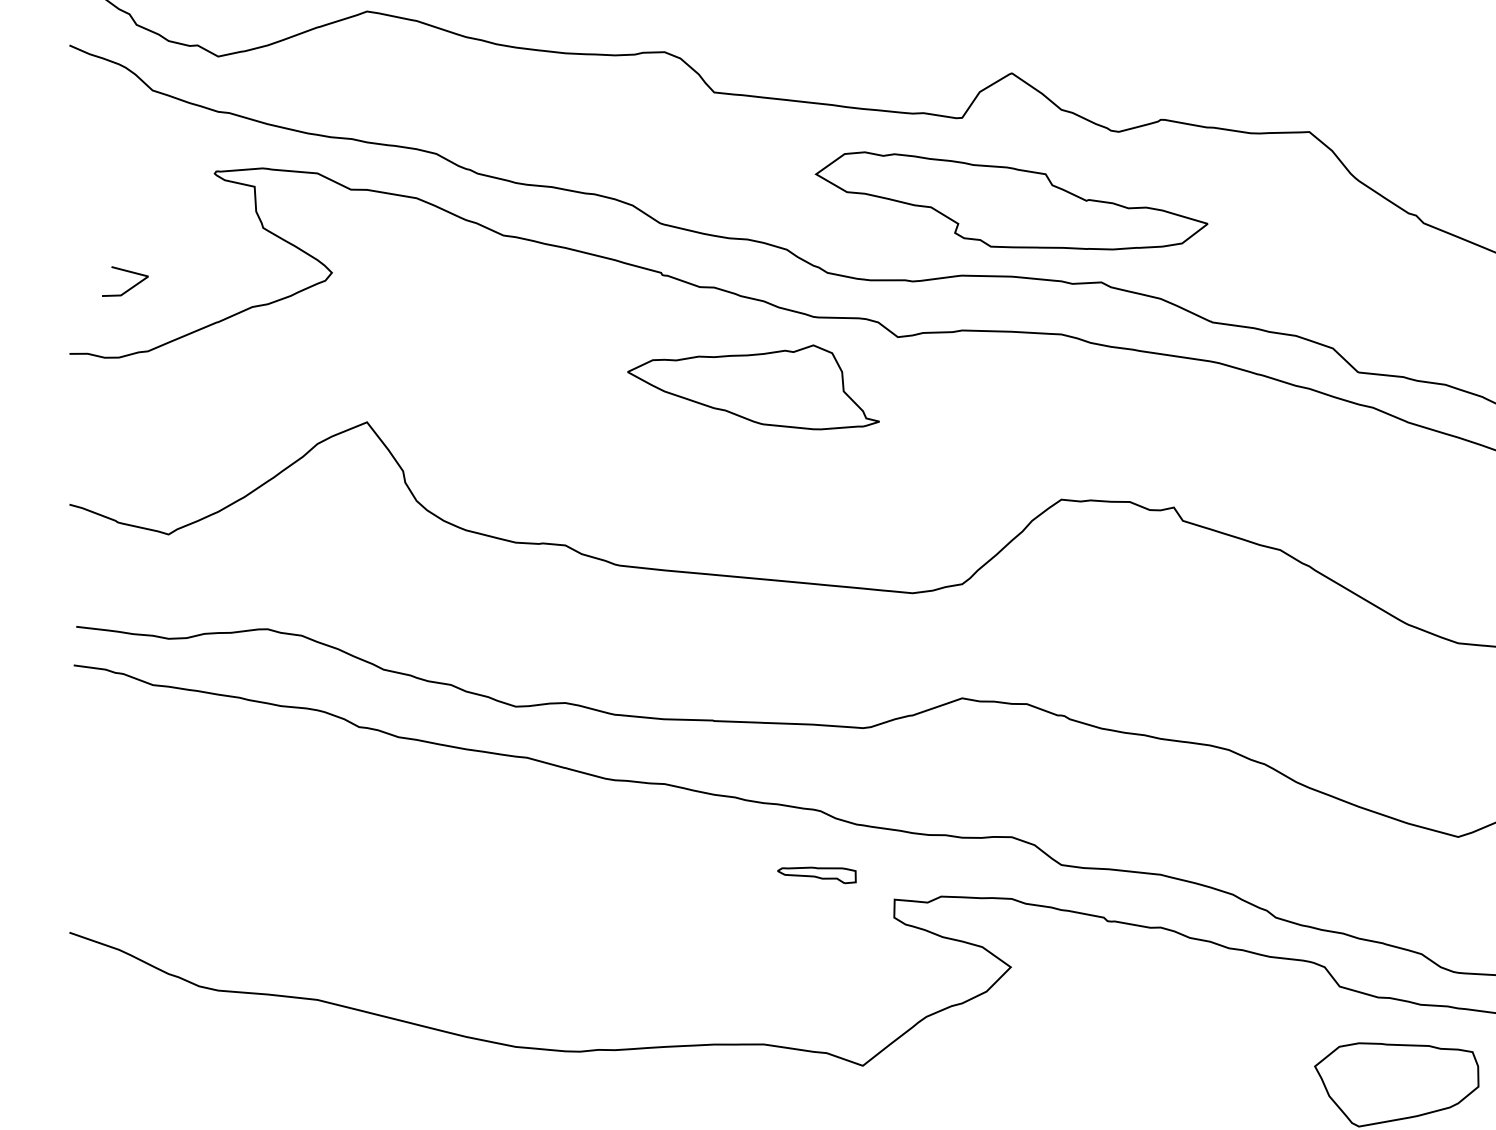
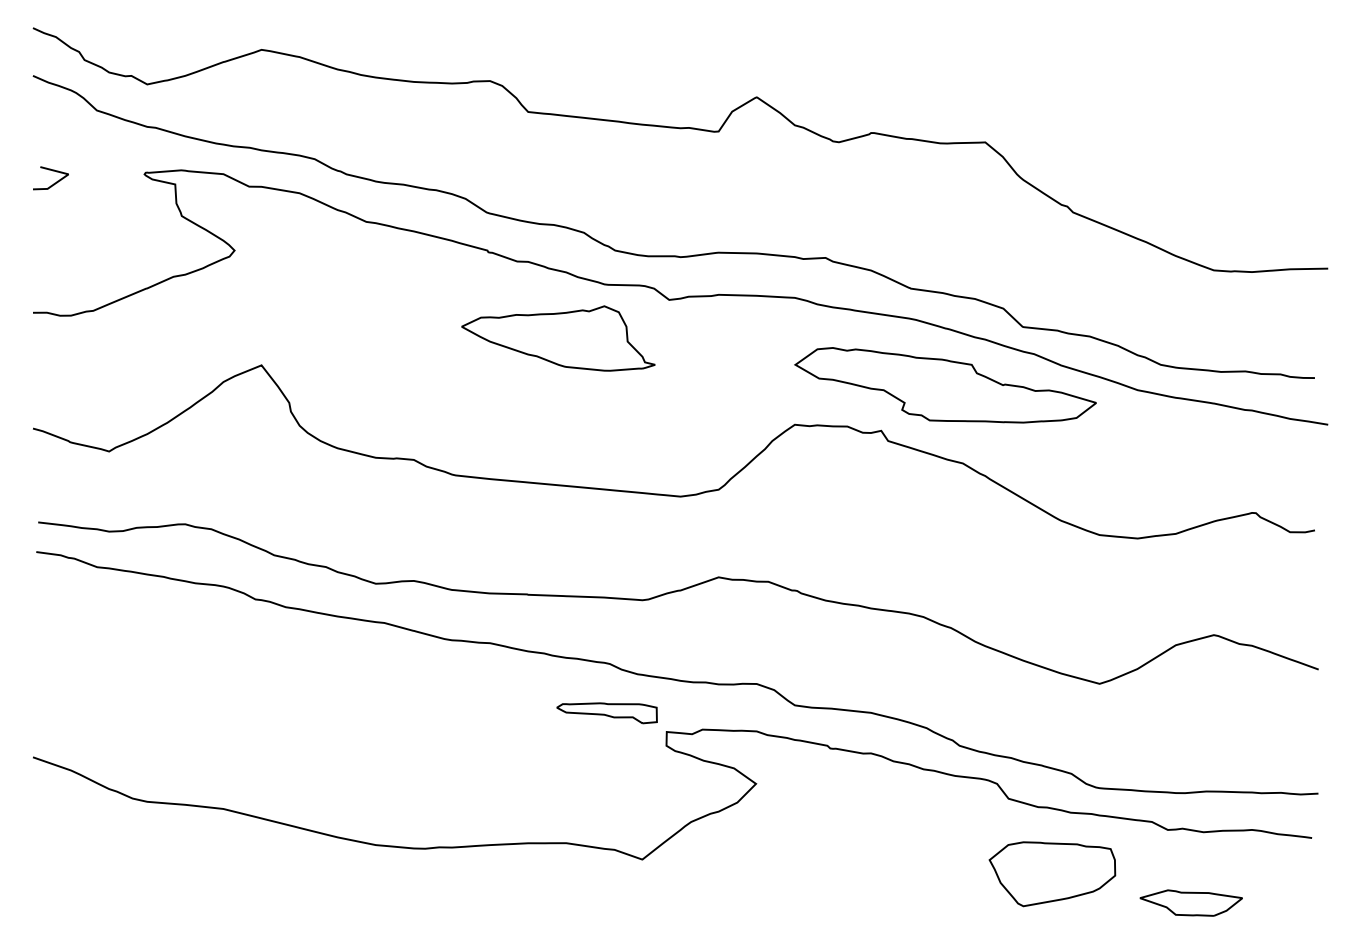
part: (1011, 201) -> (945, 385), moved
line: (128, 288) -> (53, 183), moved
part: (816, 875) -> (606, 713), size x1.67

